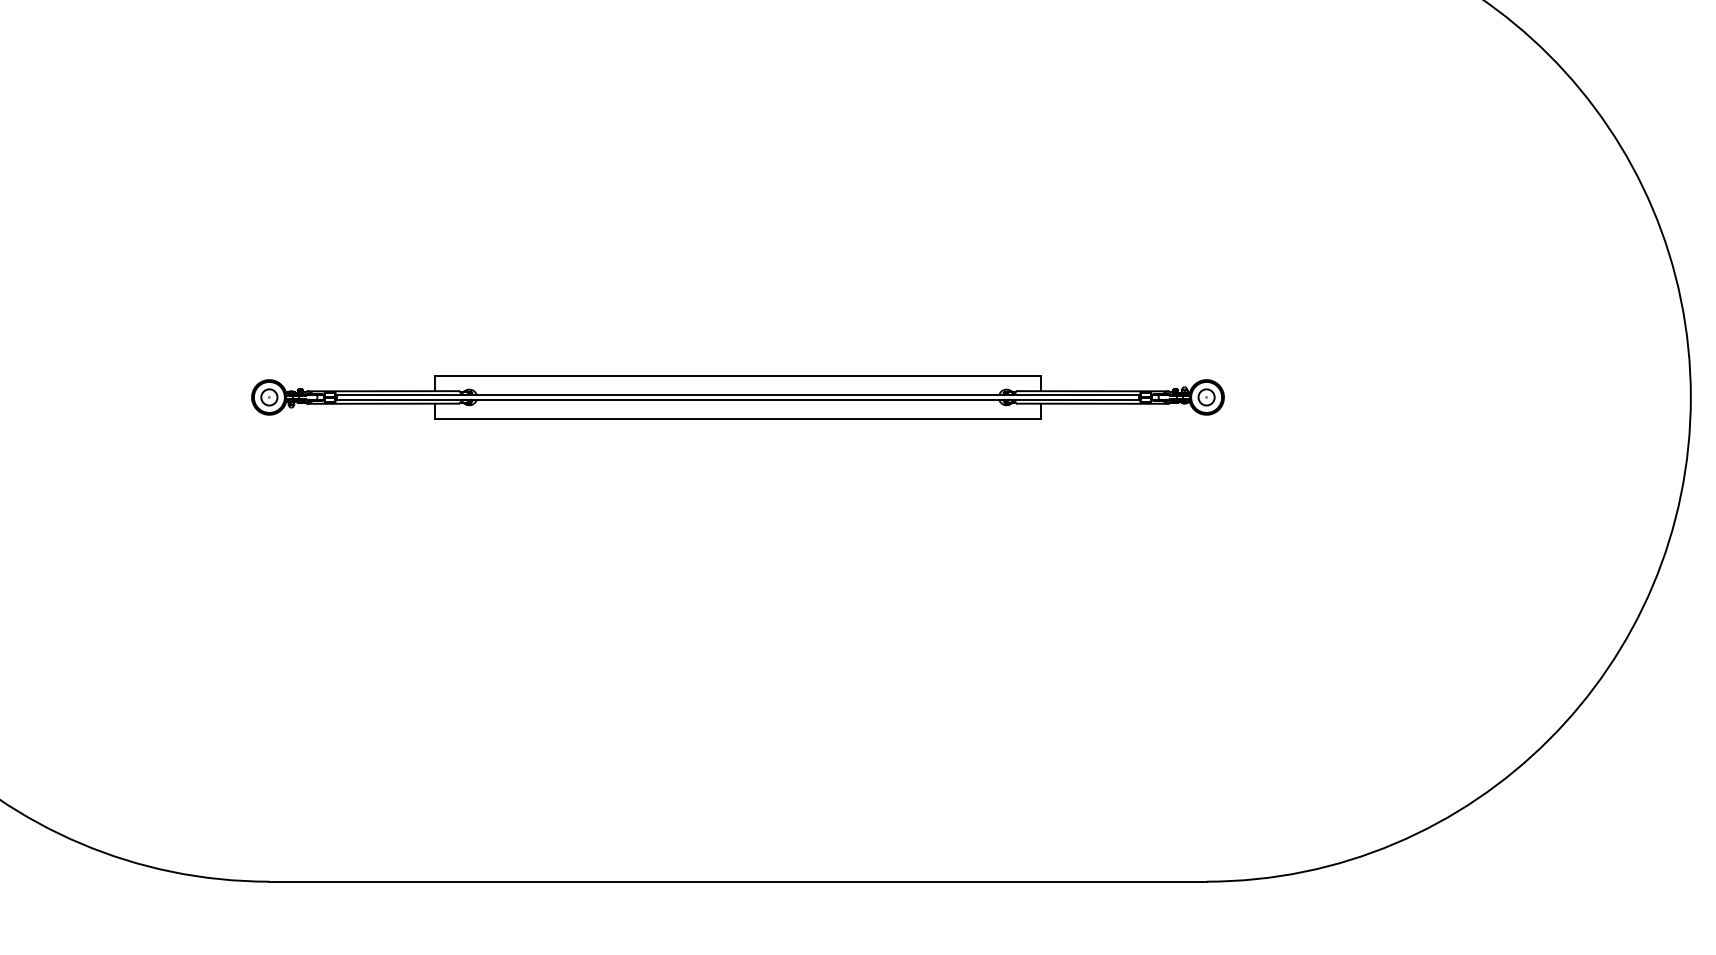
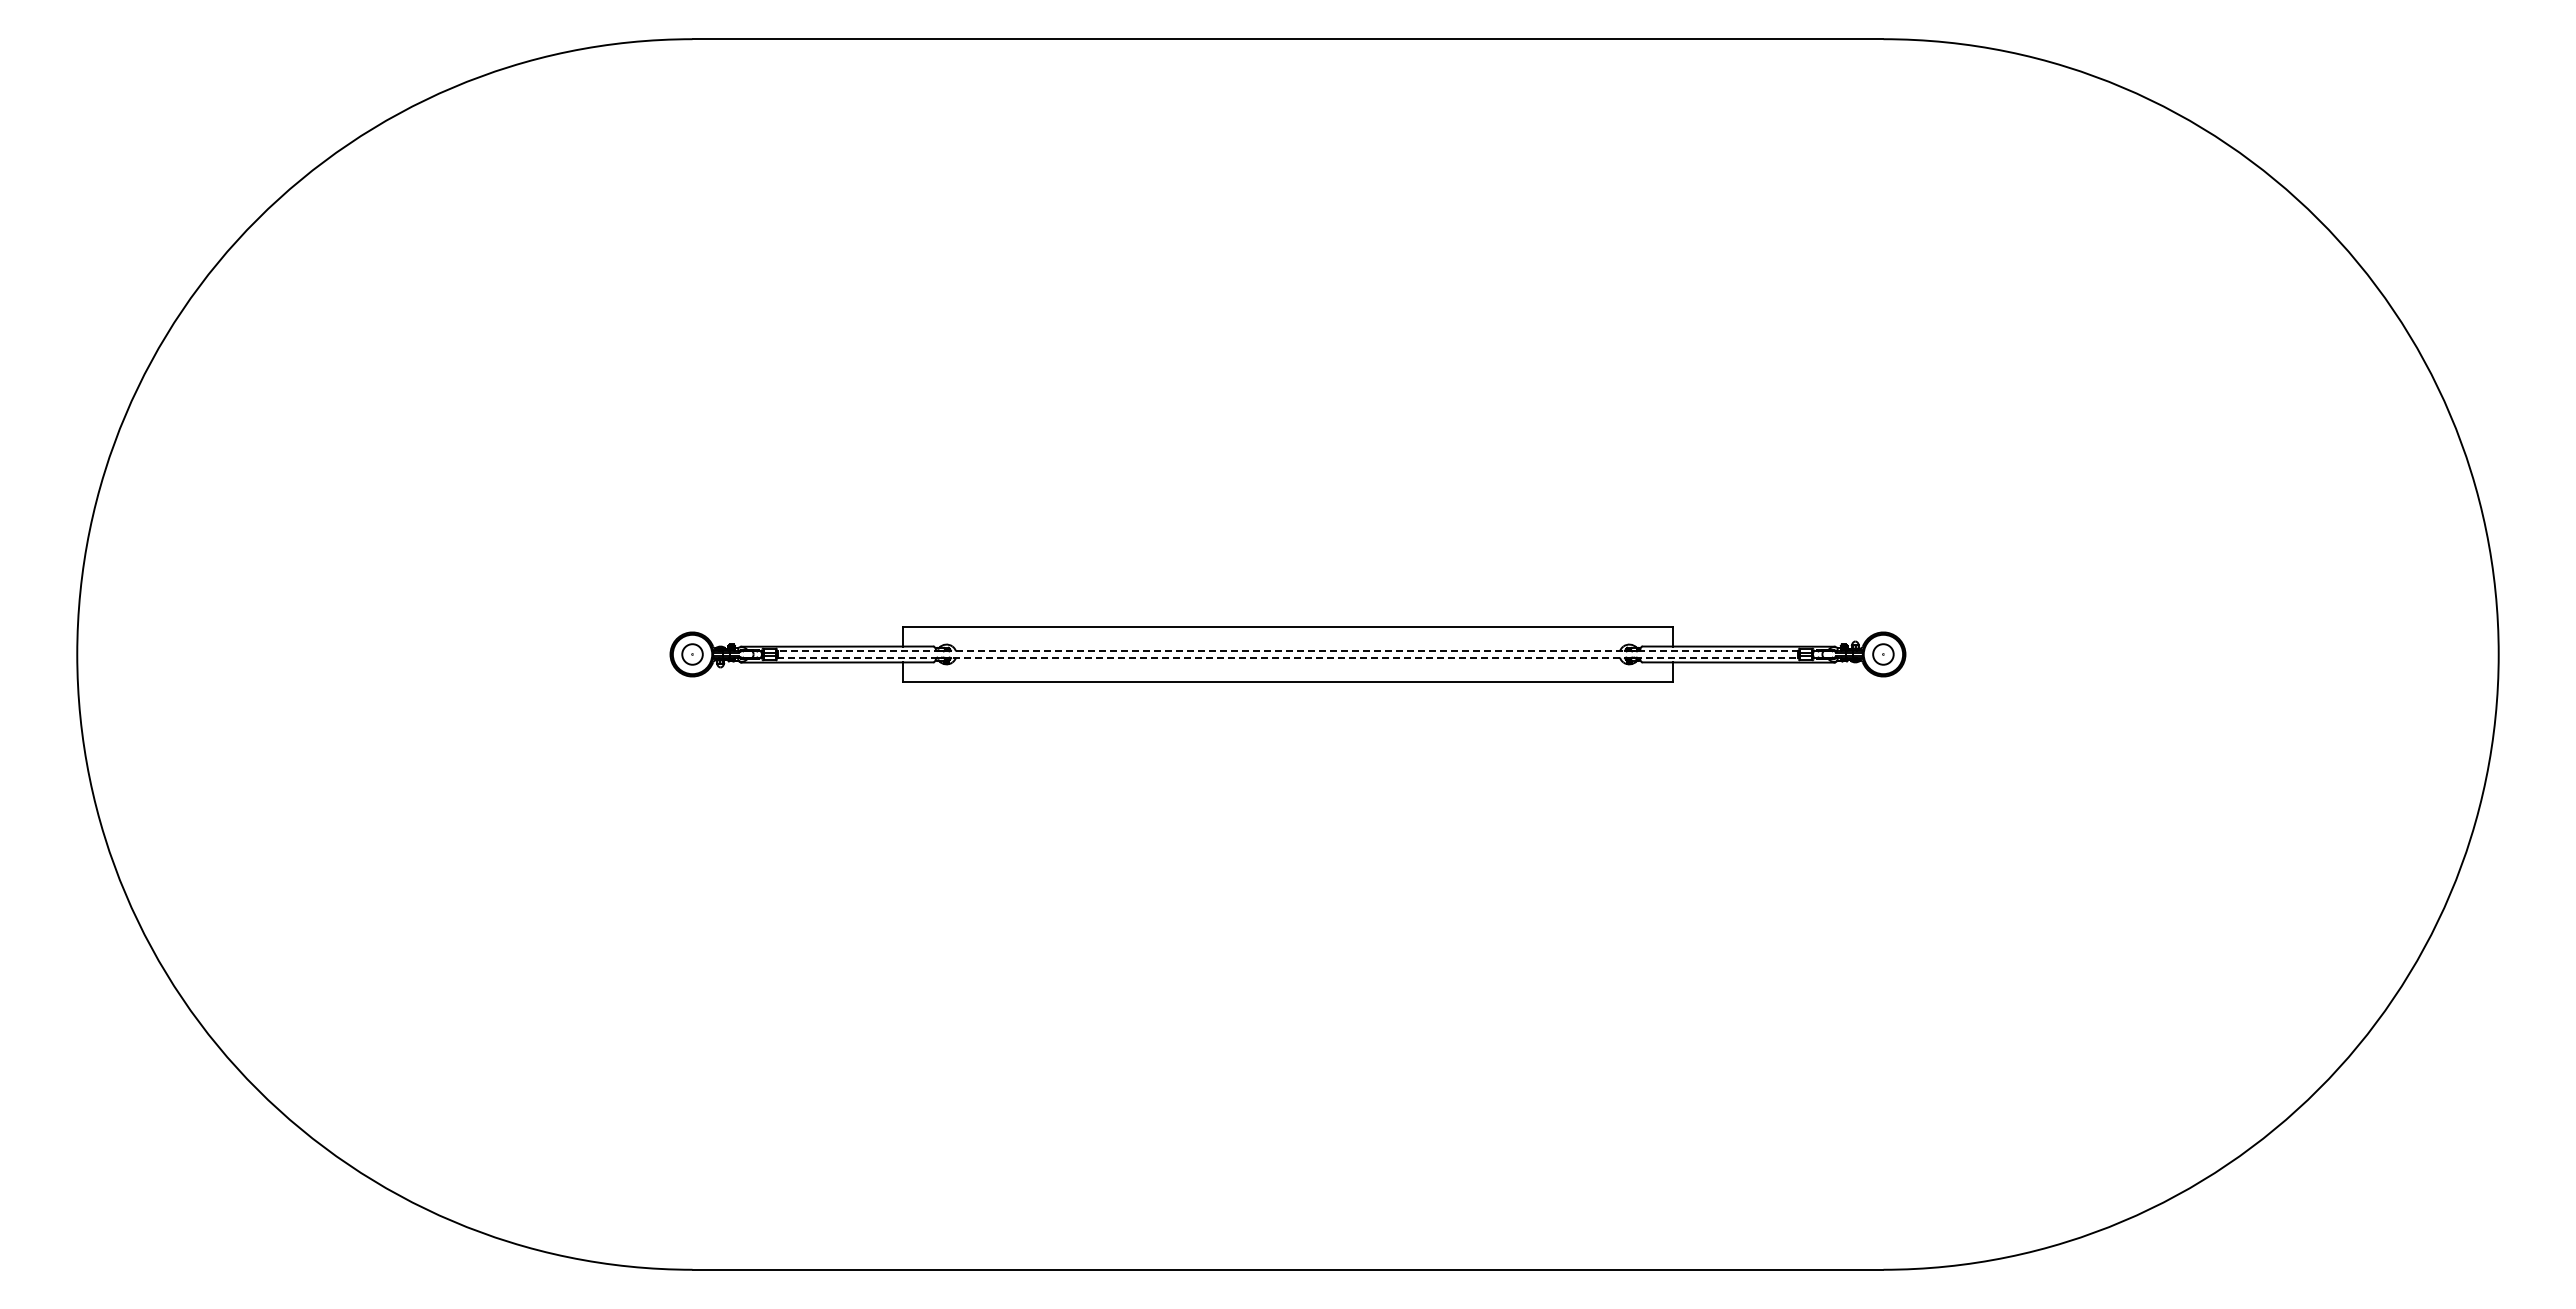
line: (737, 395) -> (1287, 651), solid -> dashed
line: (737, 399) -> (1287, 657), solid -> dashed

